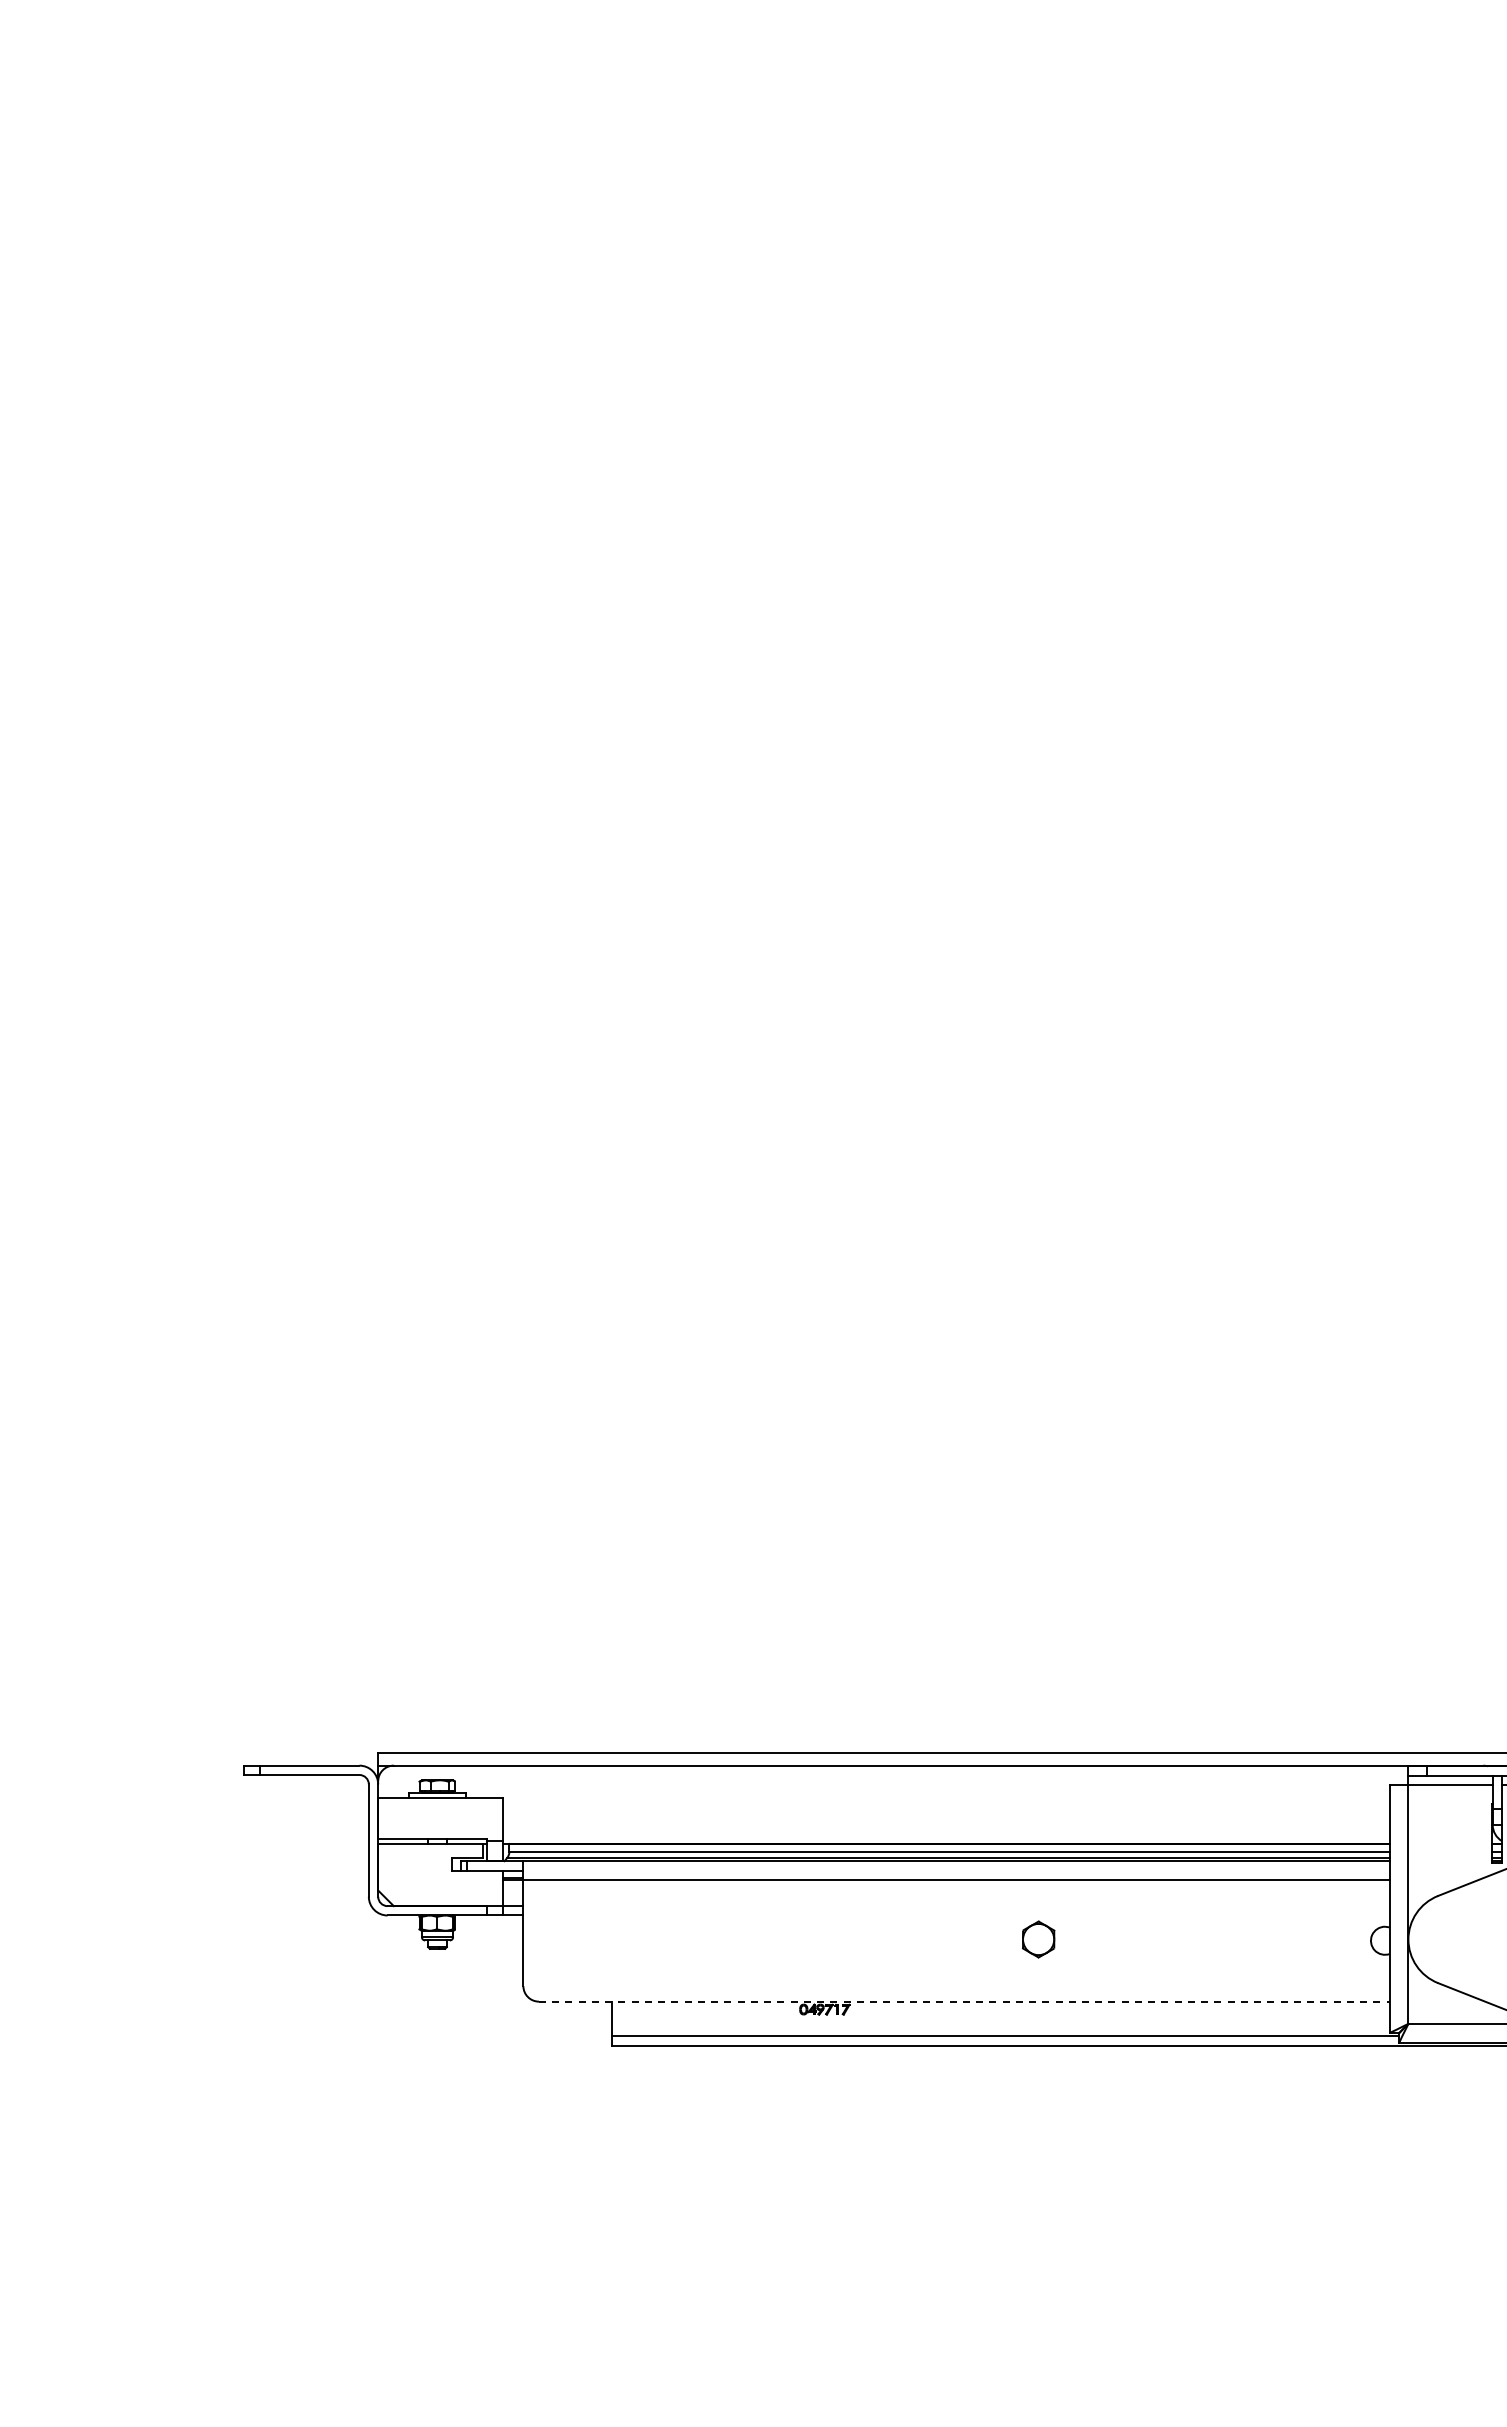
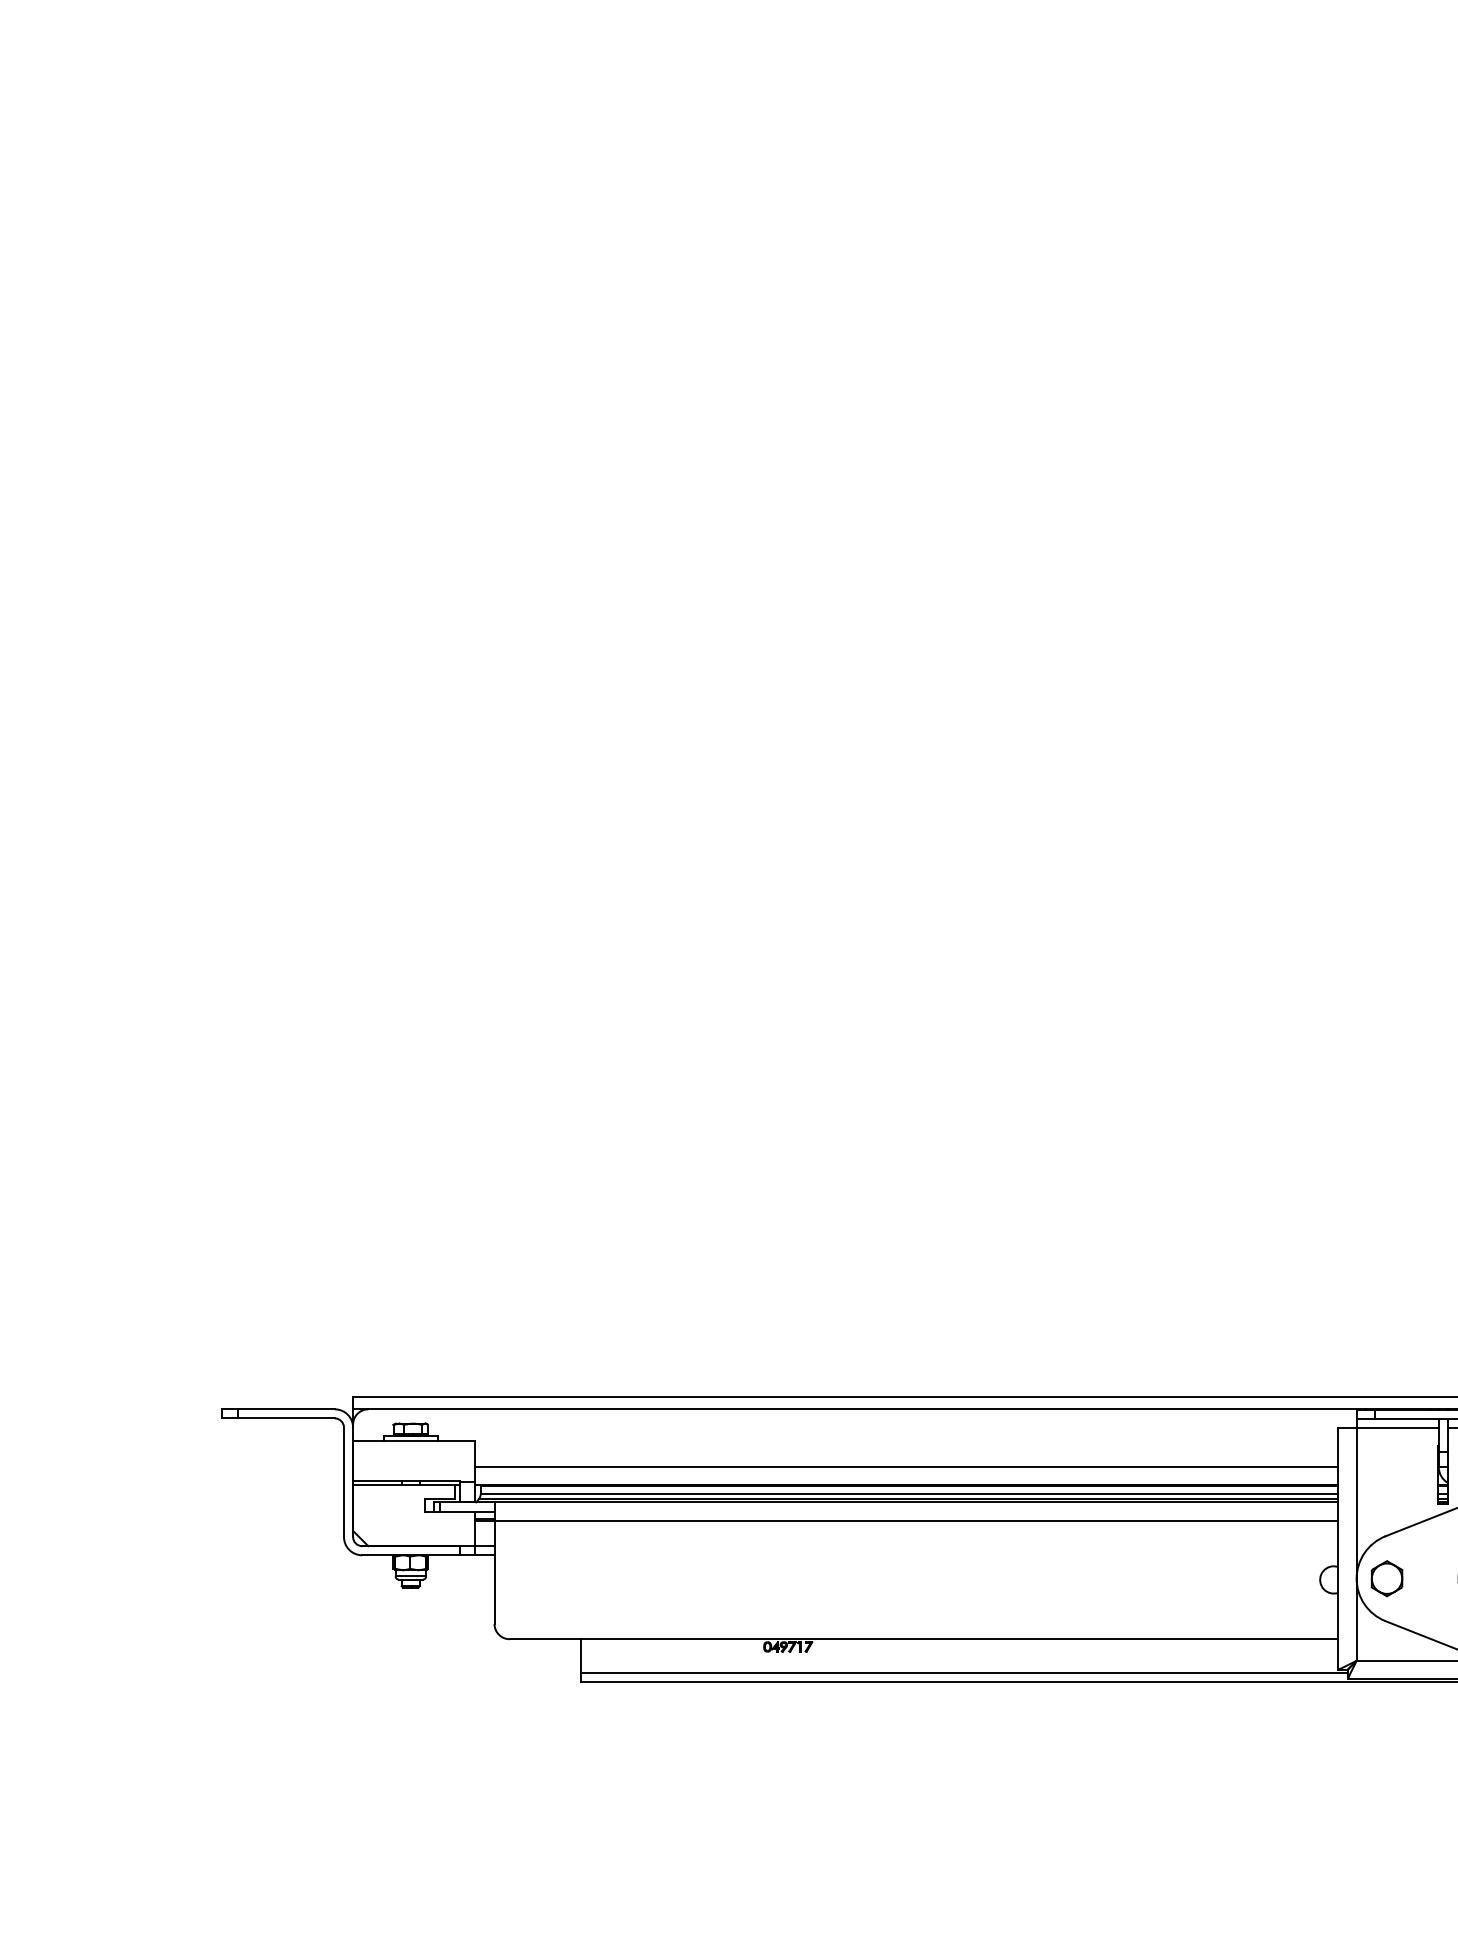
line: (946, 1824) -> (906, 1466), added
part: (1038, 1939) -> (1386, 1578), moved
line: (964, 2001) -> (924, 1639), dashed -> solid

